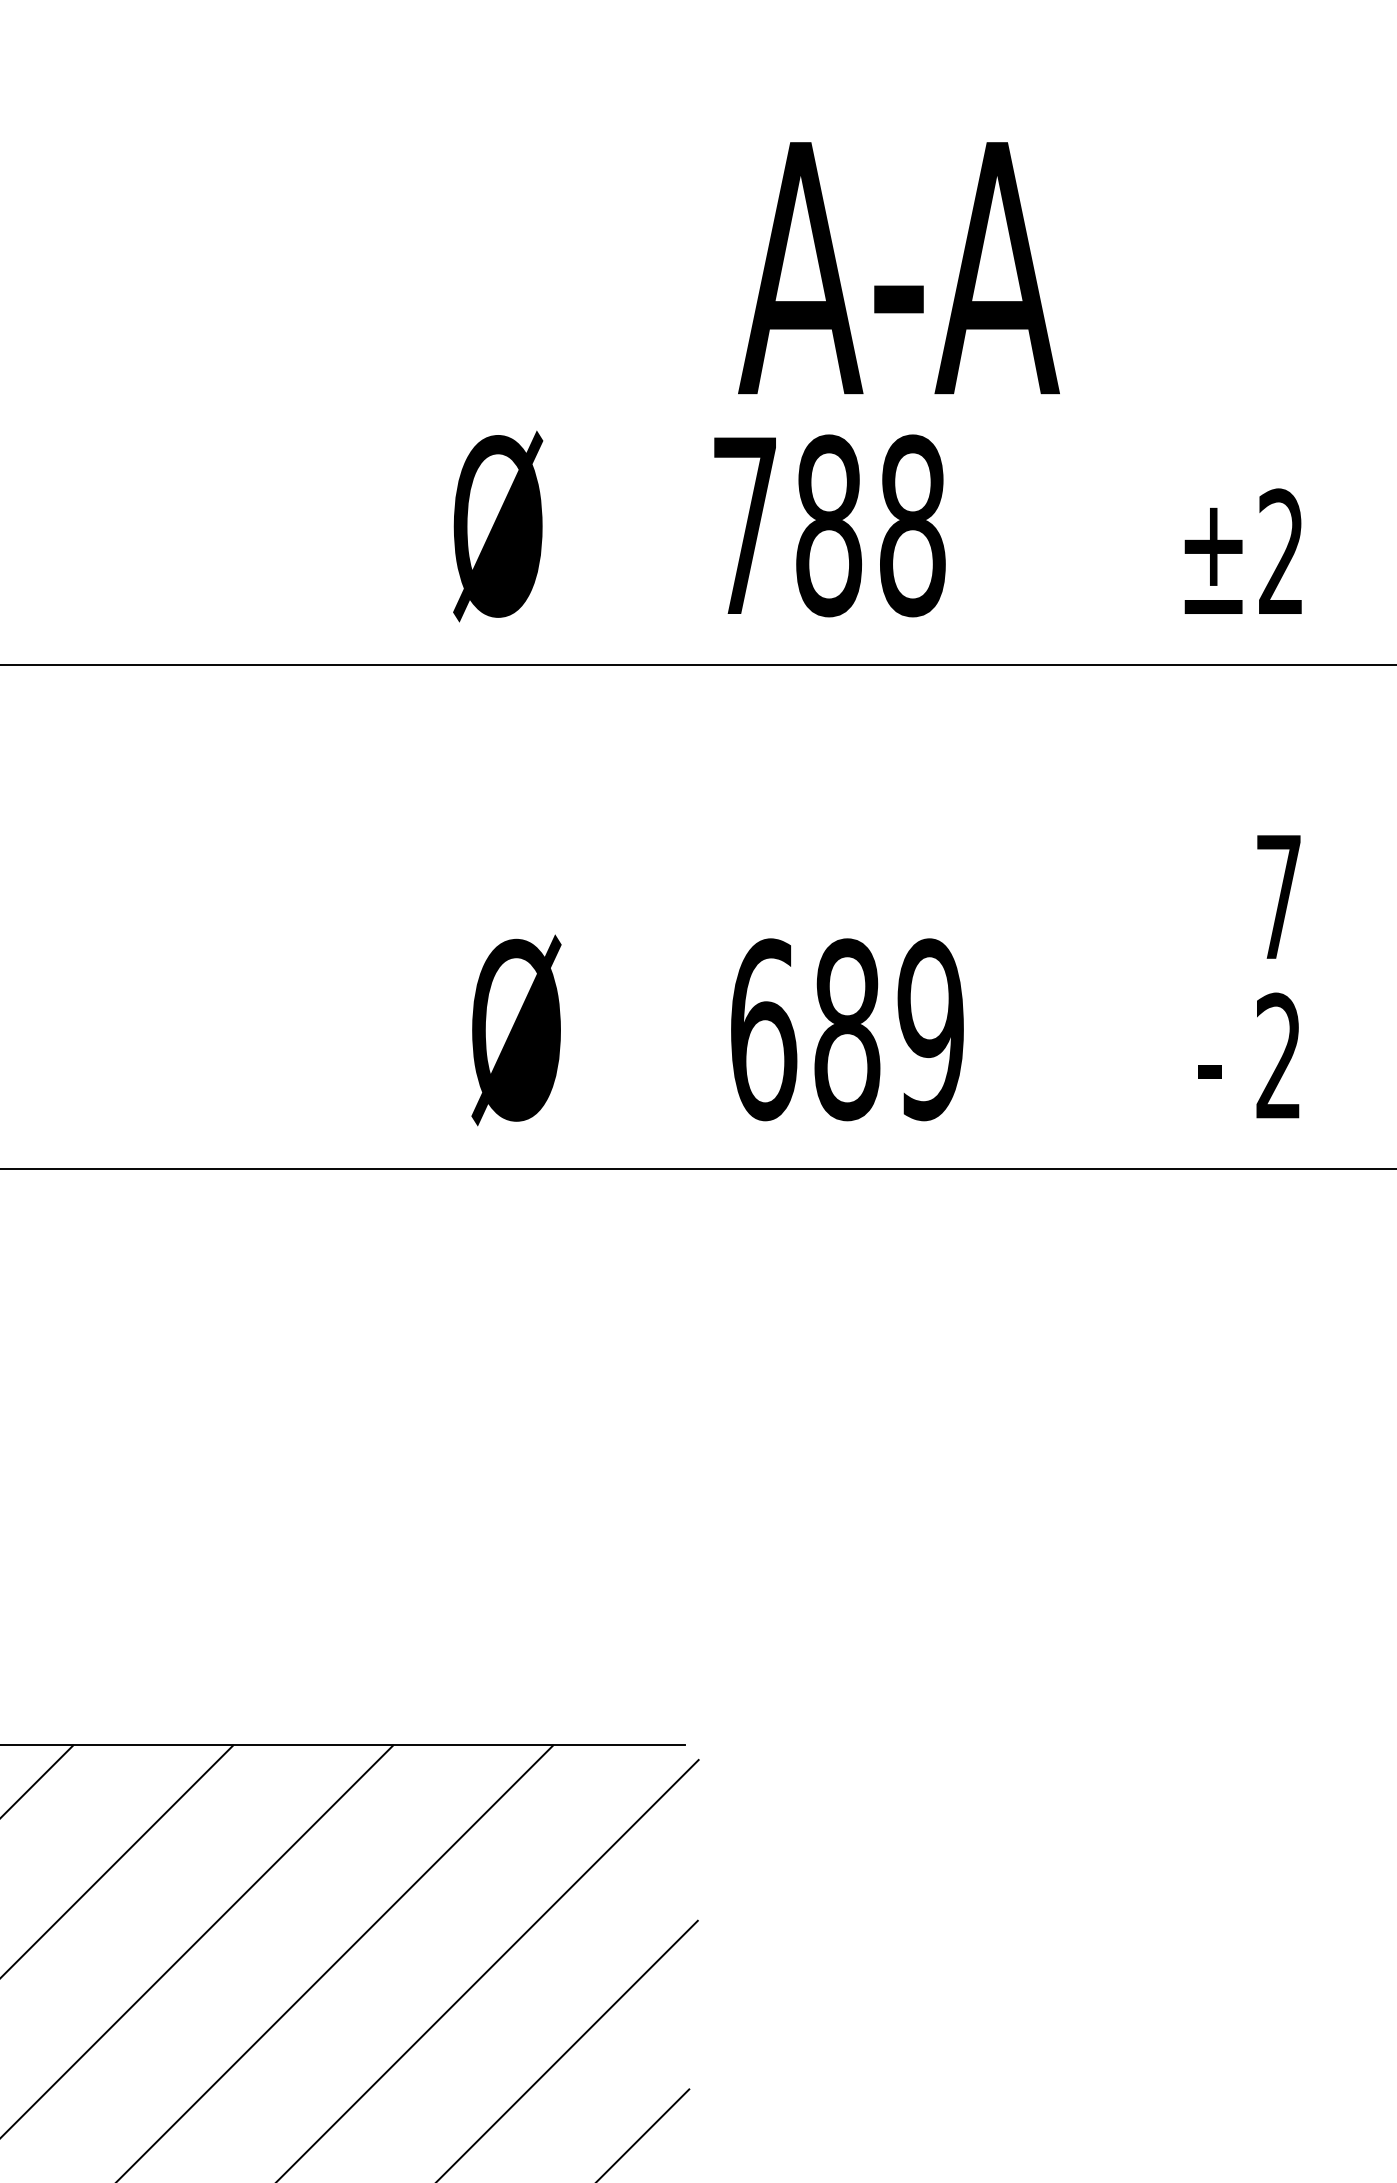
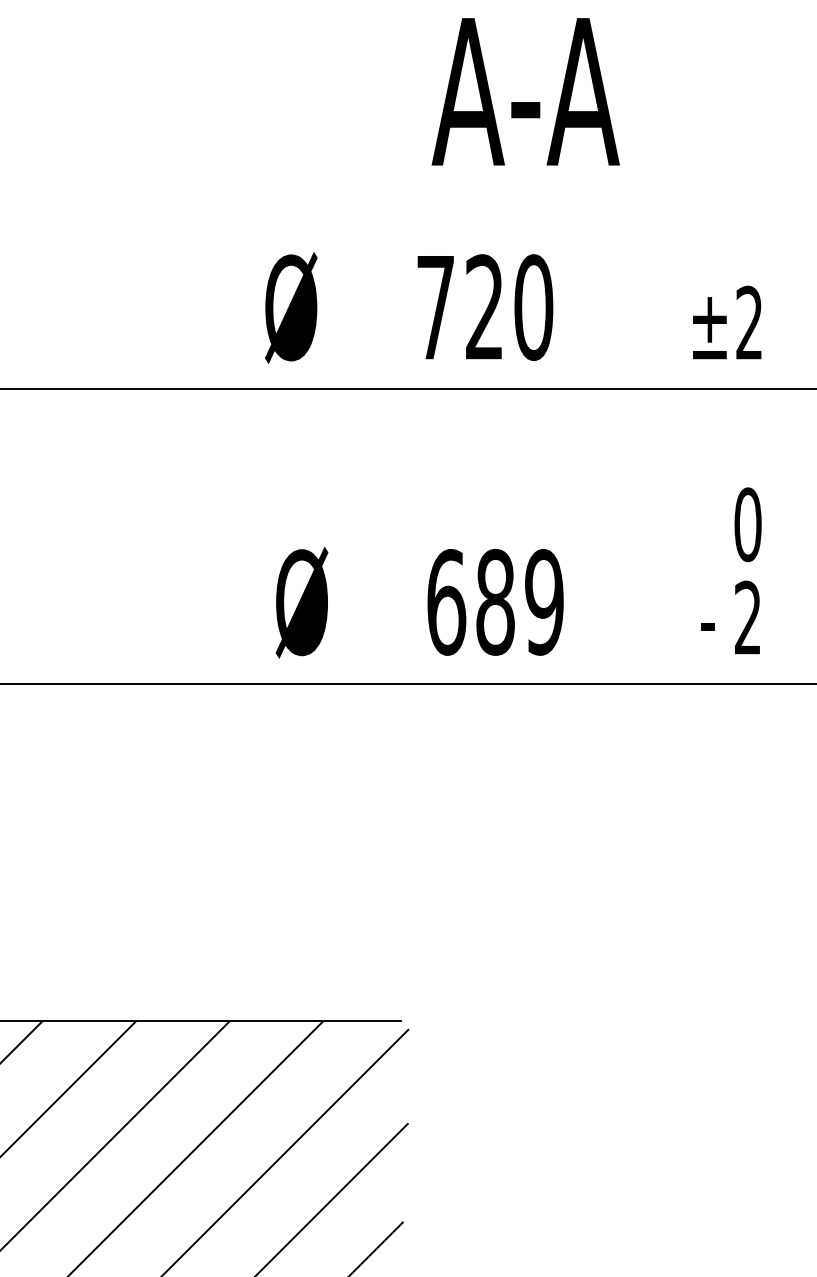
text: (898, 267) -> (525, 91), moved
text: (871, 525) -> (509, 307), 788 -> 720
text: (1277, 896) -> (747, 524), 7 -> 0

